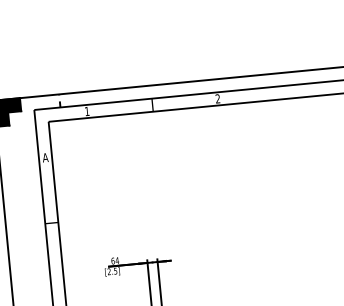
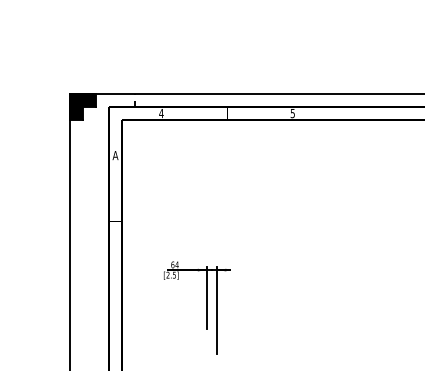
text: (217, 98) -> (292, 113), 2 -> 5
text: (87, 111) -> (161, 113), 1 -> 4

